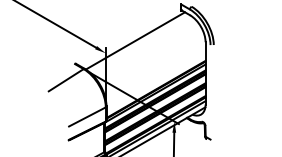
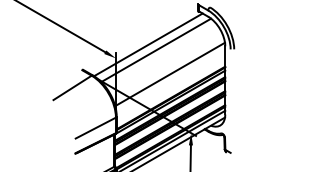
line: (142, 45) -> (156, 49), added
line: (155, 67) -> (170, 73), added

